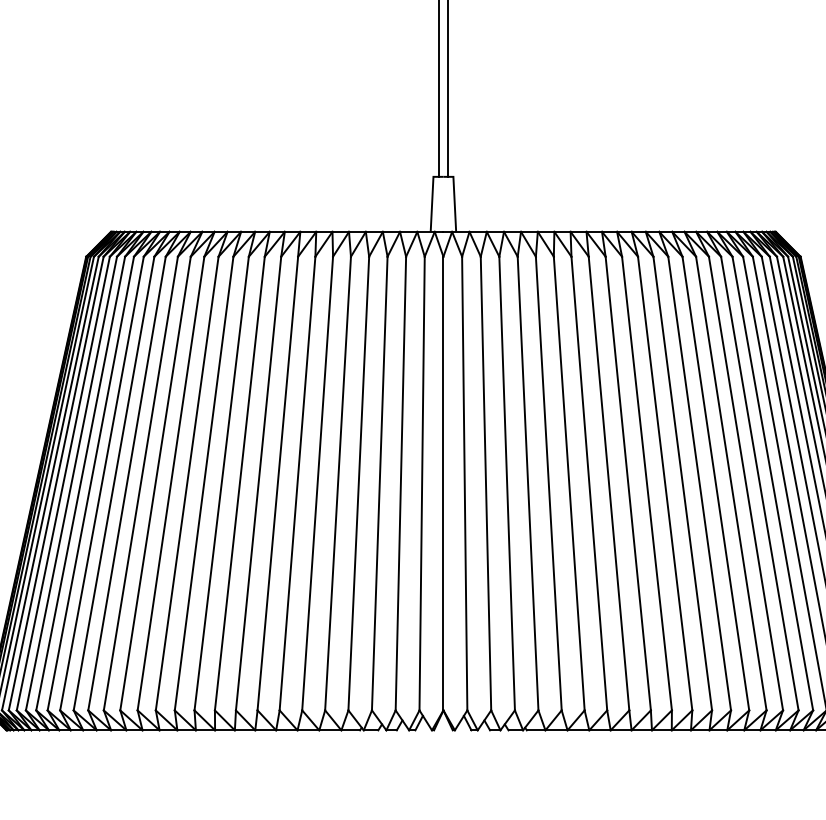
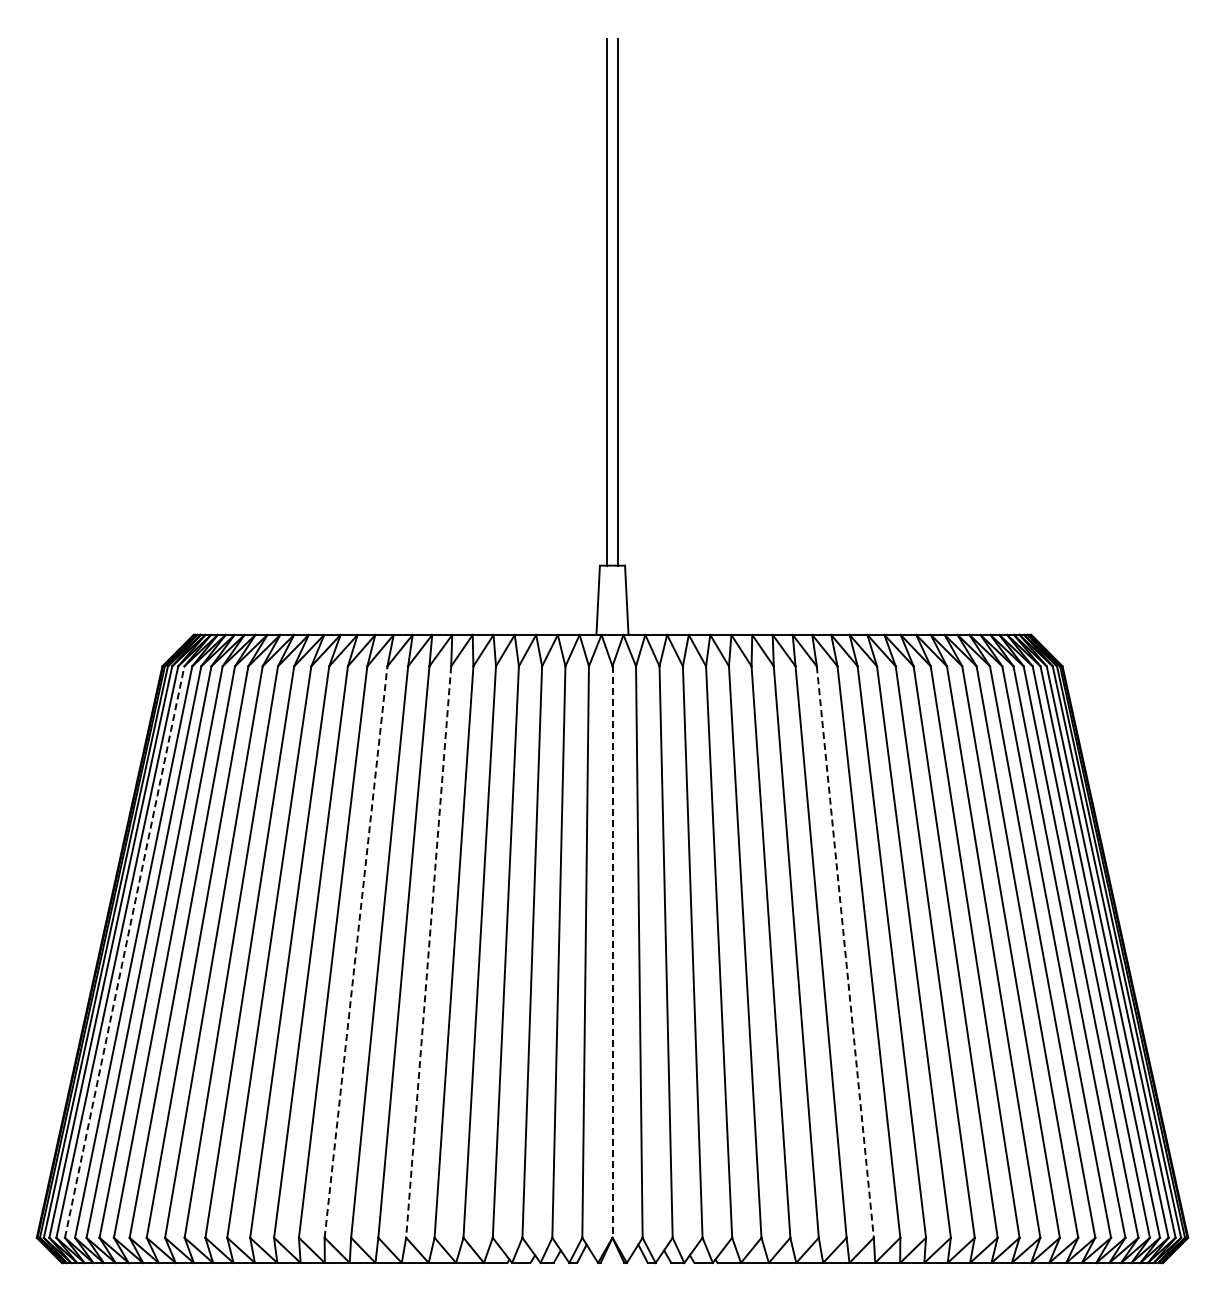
line: (56, 483) -> (124, 952), solid -> dashed
line: (240, 483) -> (356, 951), solid -> dashed
line: (297, 483) -> (428, 952), solid -> dashed
line: (443, 483) -> (612, 952), solid -> dashed
line: (628, 483) -> (845, 952), solid -> dashed

